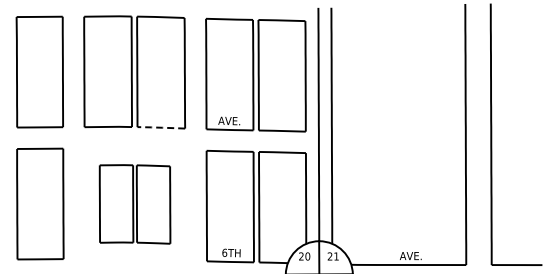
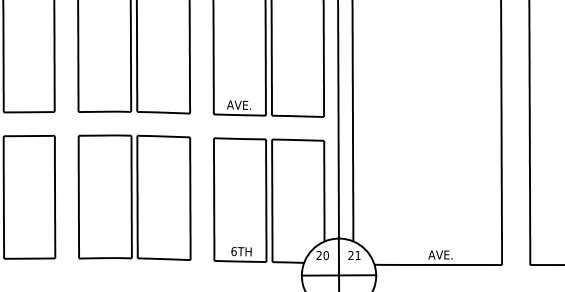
line: (160, 127) -> (162, 112), dashed -> solid
part: (134, 204) -> (133, 197), size x1.43

